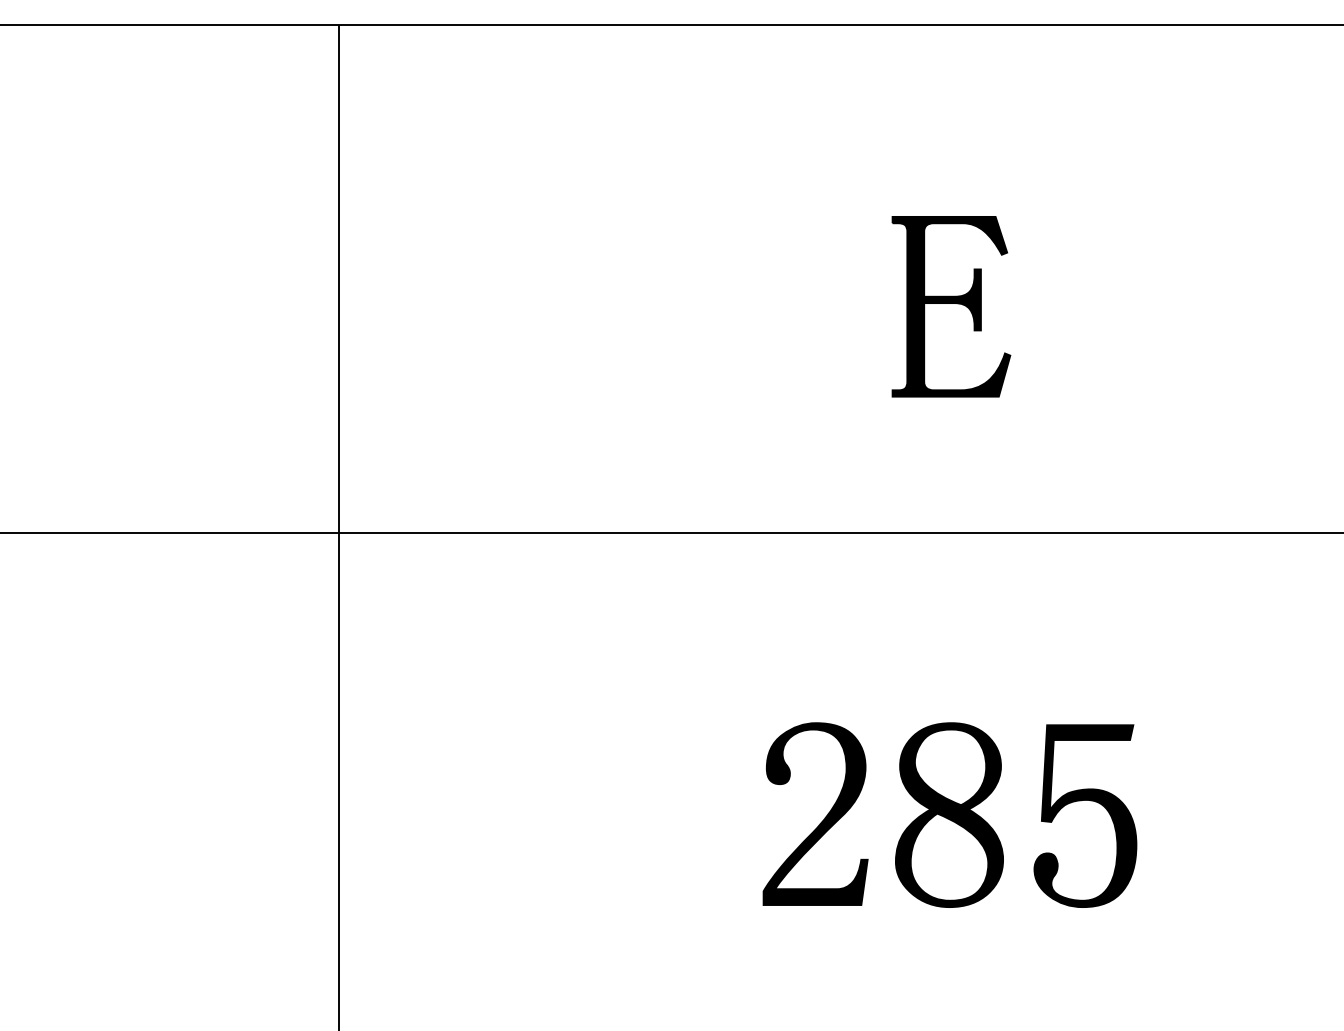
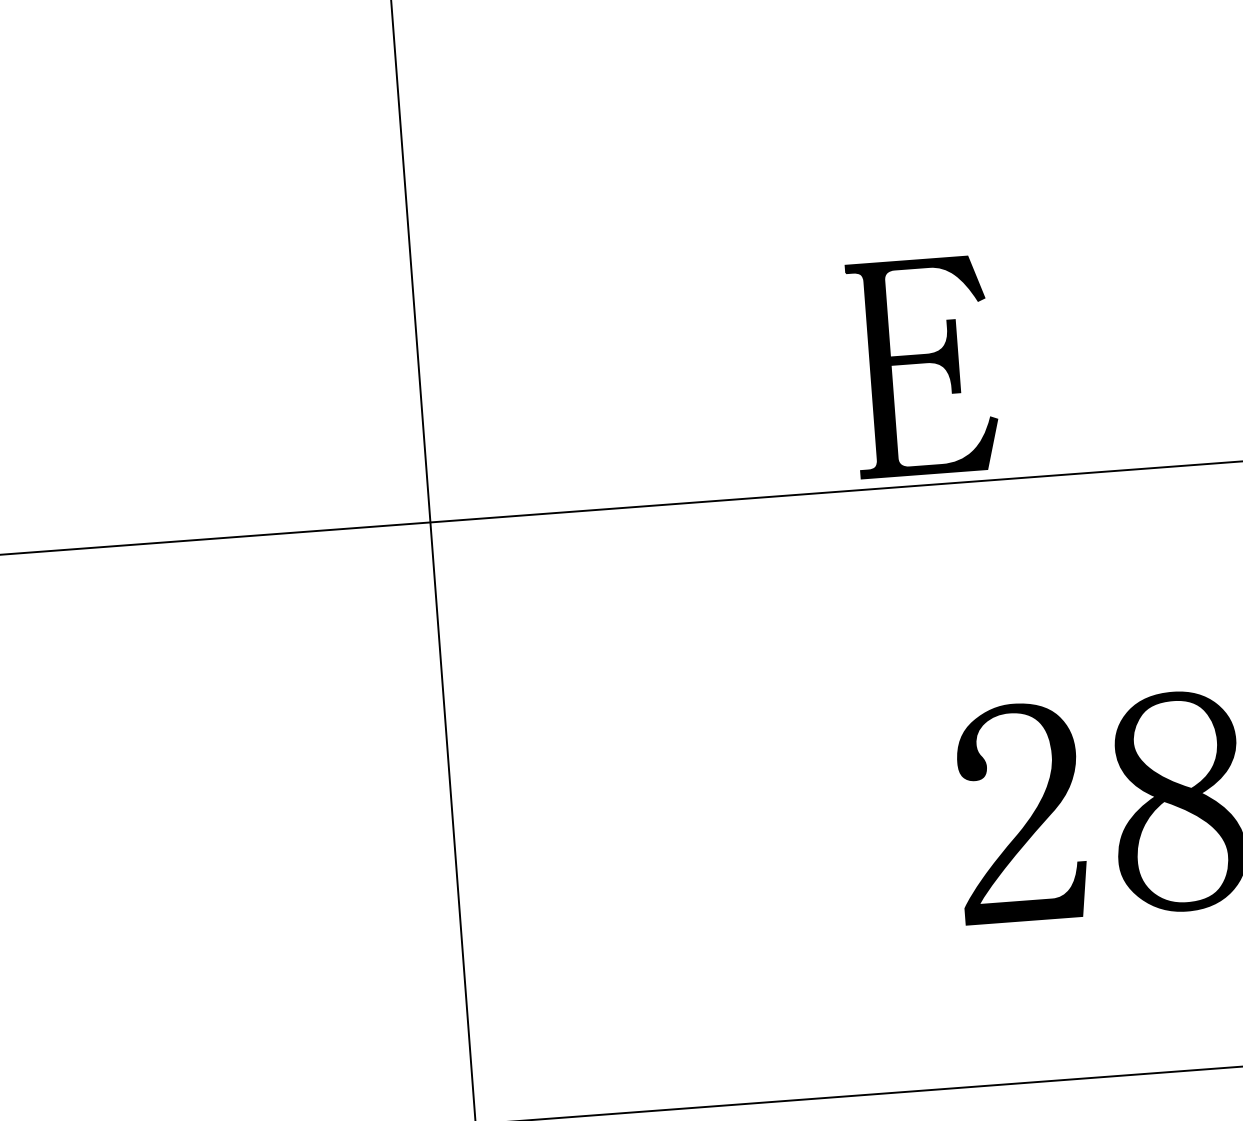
part: (951, 306) -> (923, 366), moved

